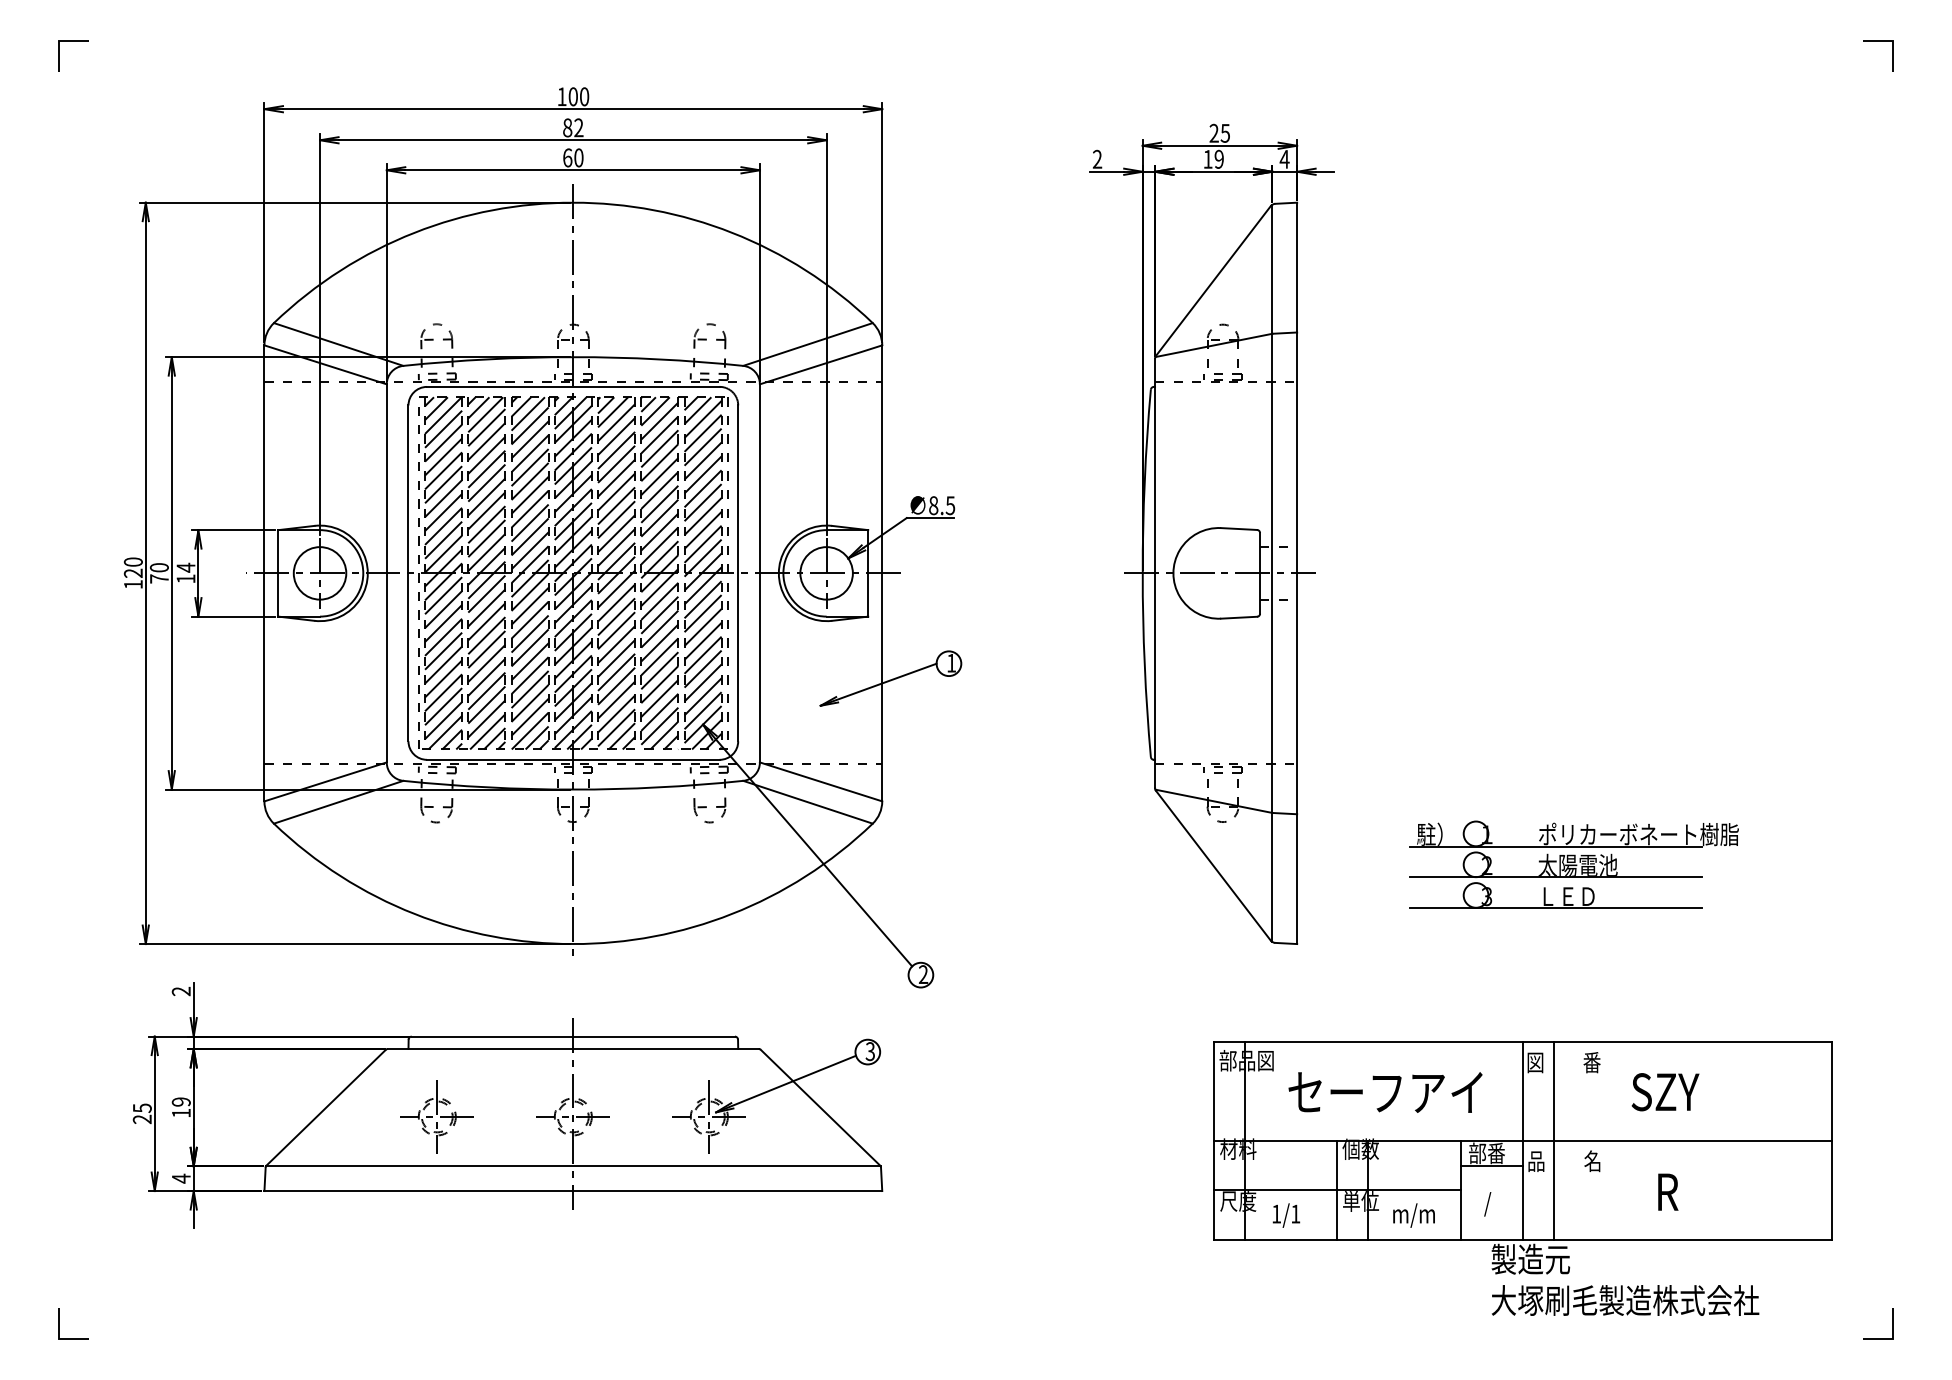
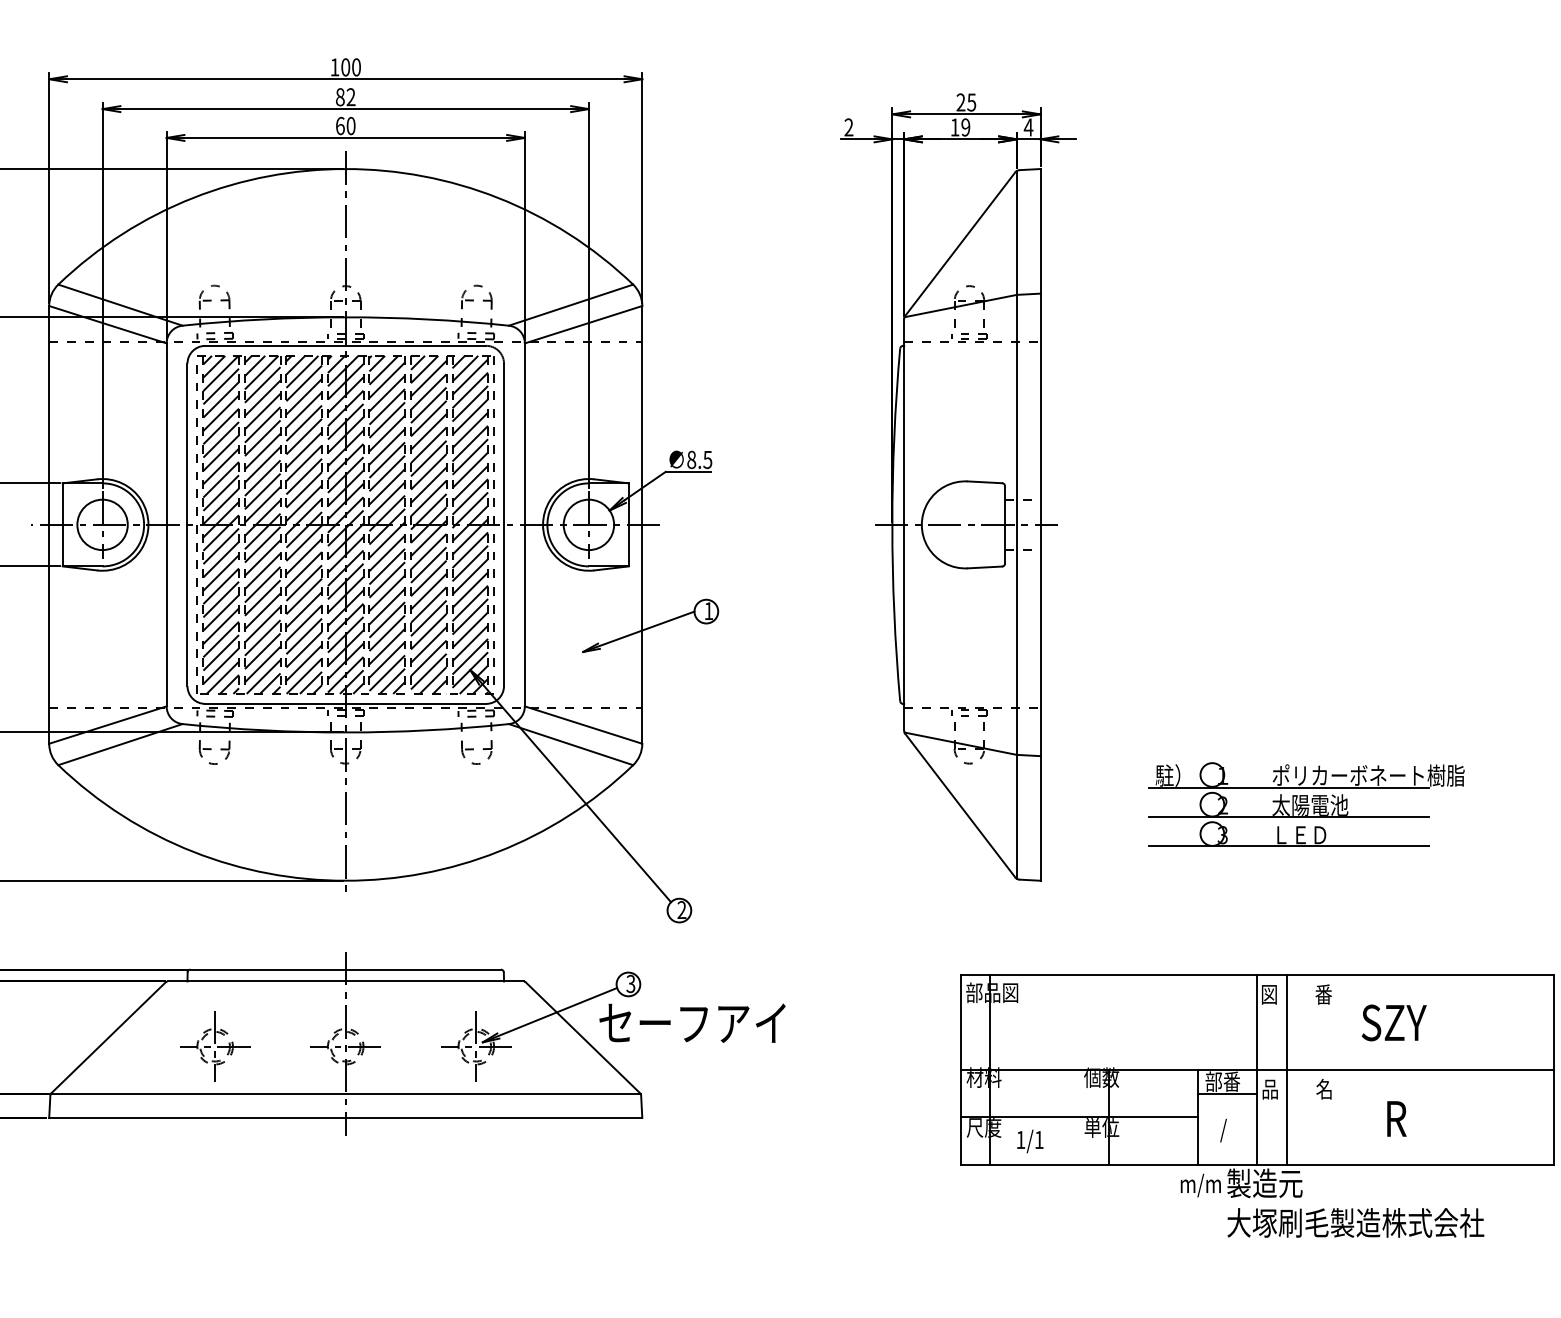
text: (1385, 1092) -> (692, 1023), moved
line: (1337, 1189) -> (1079, 1116), removed
text: (1413, 1215) -> (1200, 1185), moved

